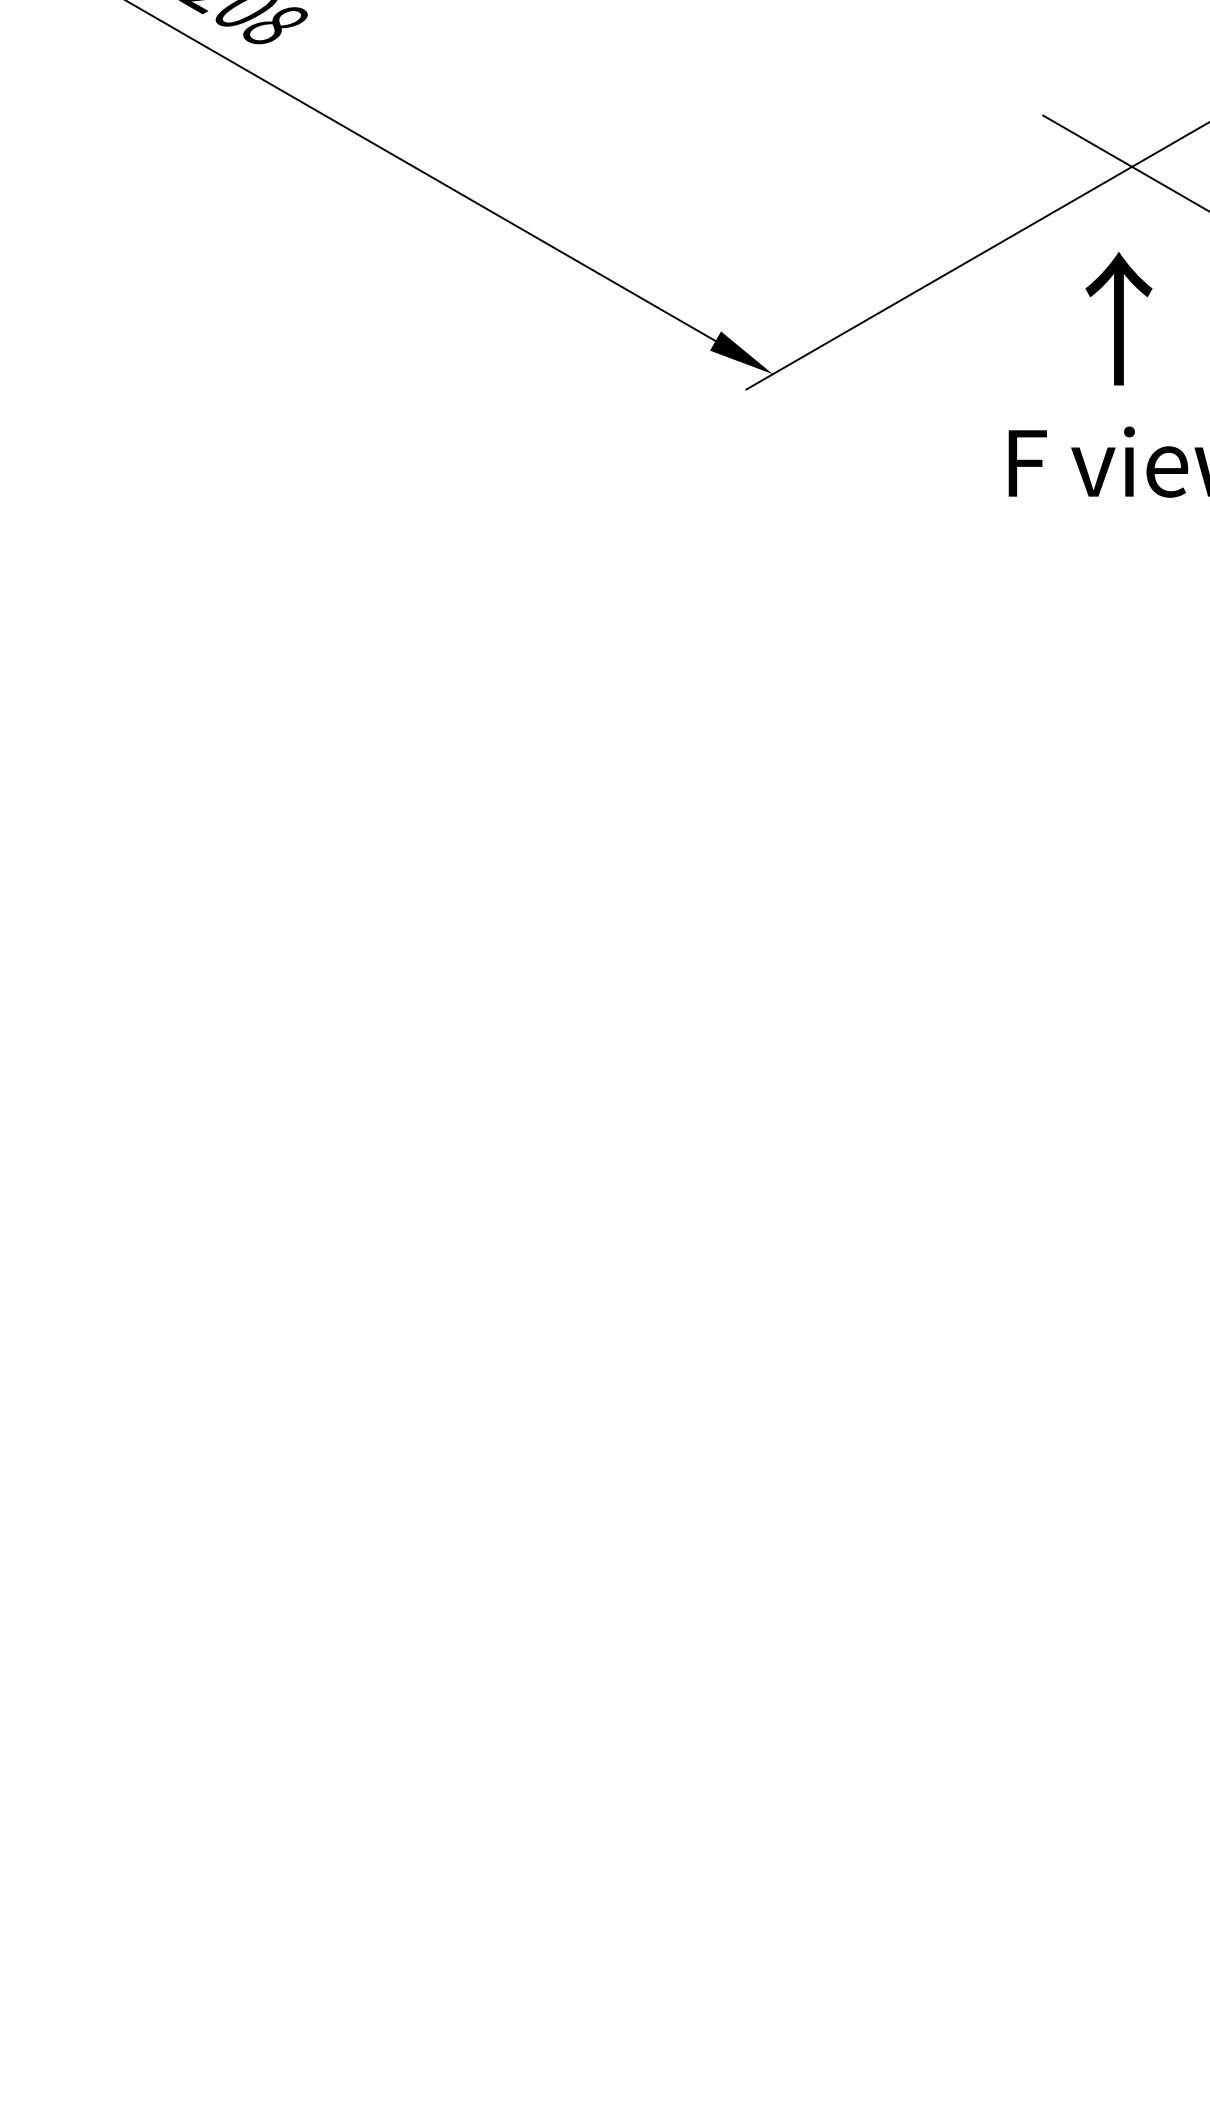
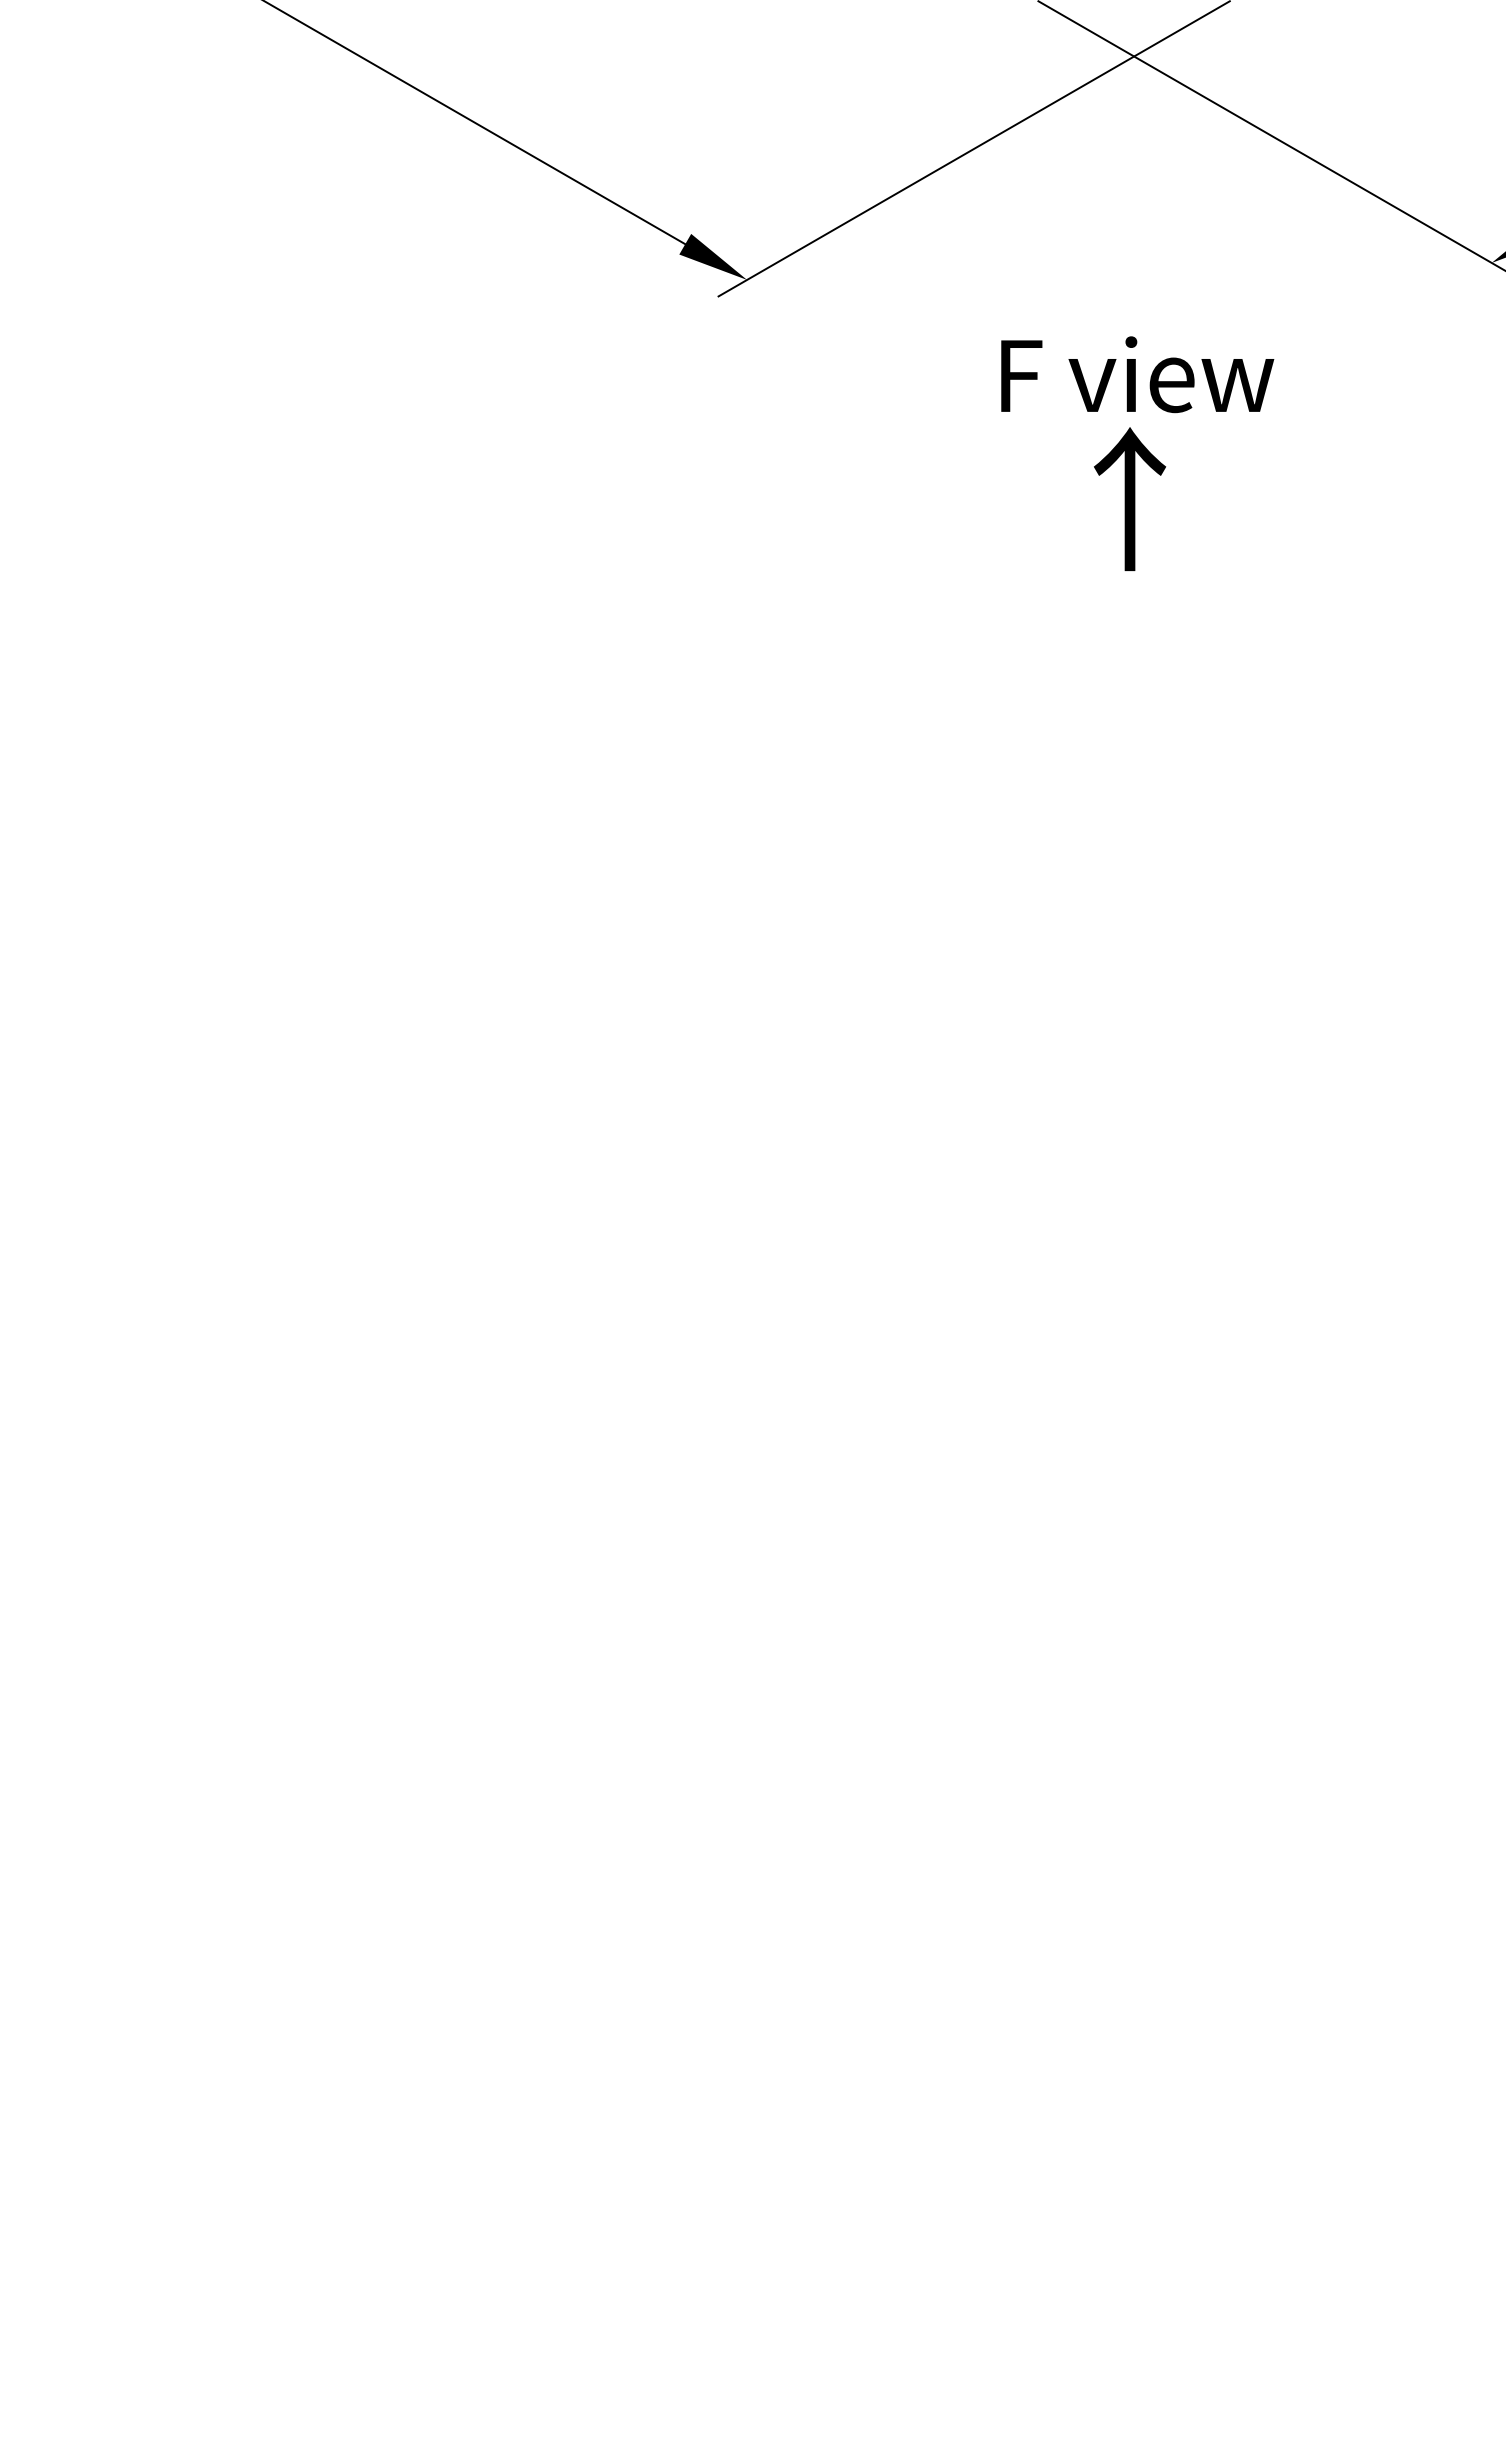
text: (1119, 318) -> (1130, 498), moved

